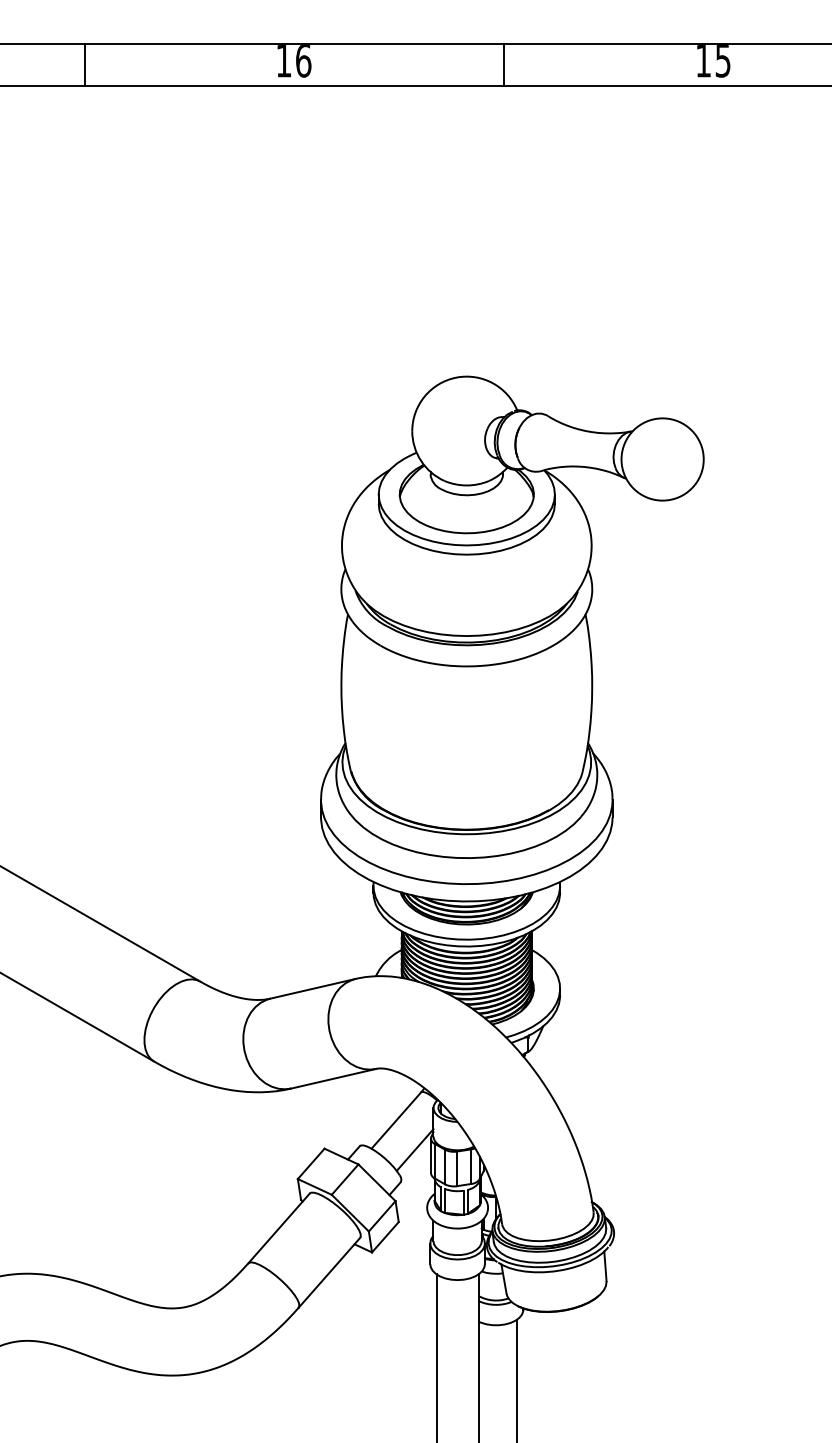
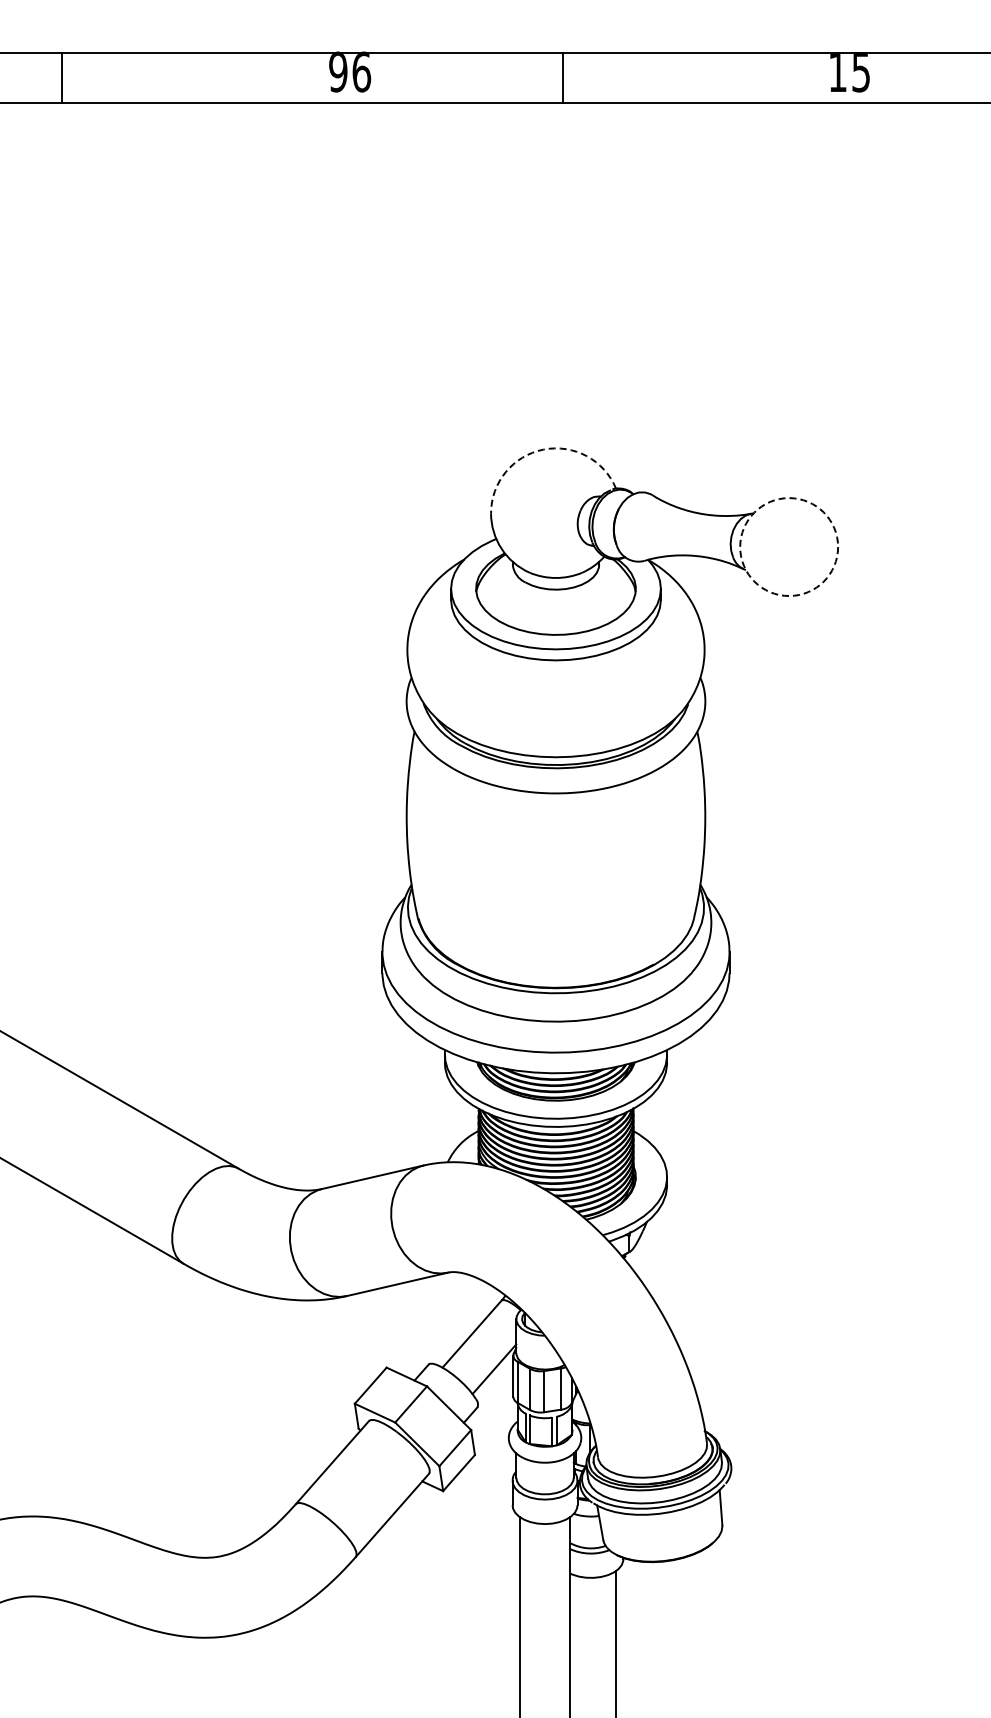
text: (284, 60) -> (338, 71), 16 -> 96
line: (85, 65) -> (62, 77), moved
line: (504, 65) -> (562, 77), moved
arc: (456, 377) -> (543, 449), solid -> dashed
circle: (662, 459) -> (789, 547), solid -> dashed

